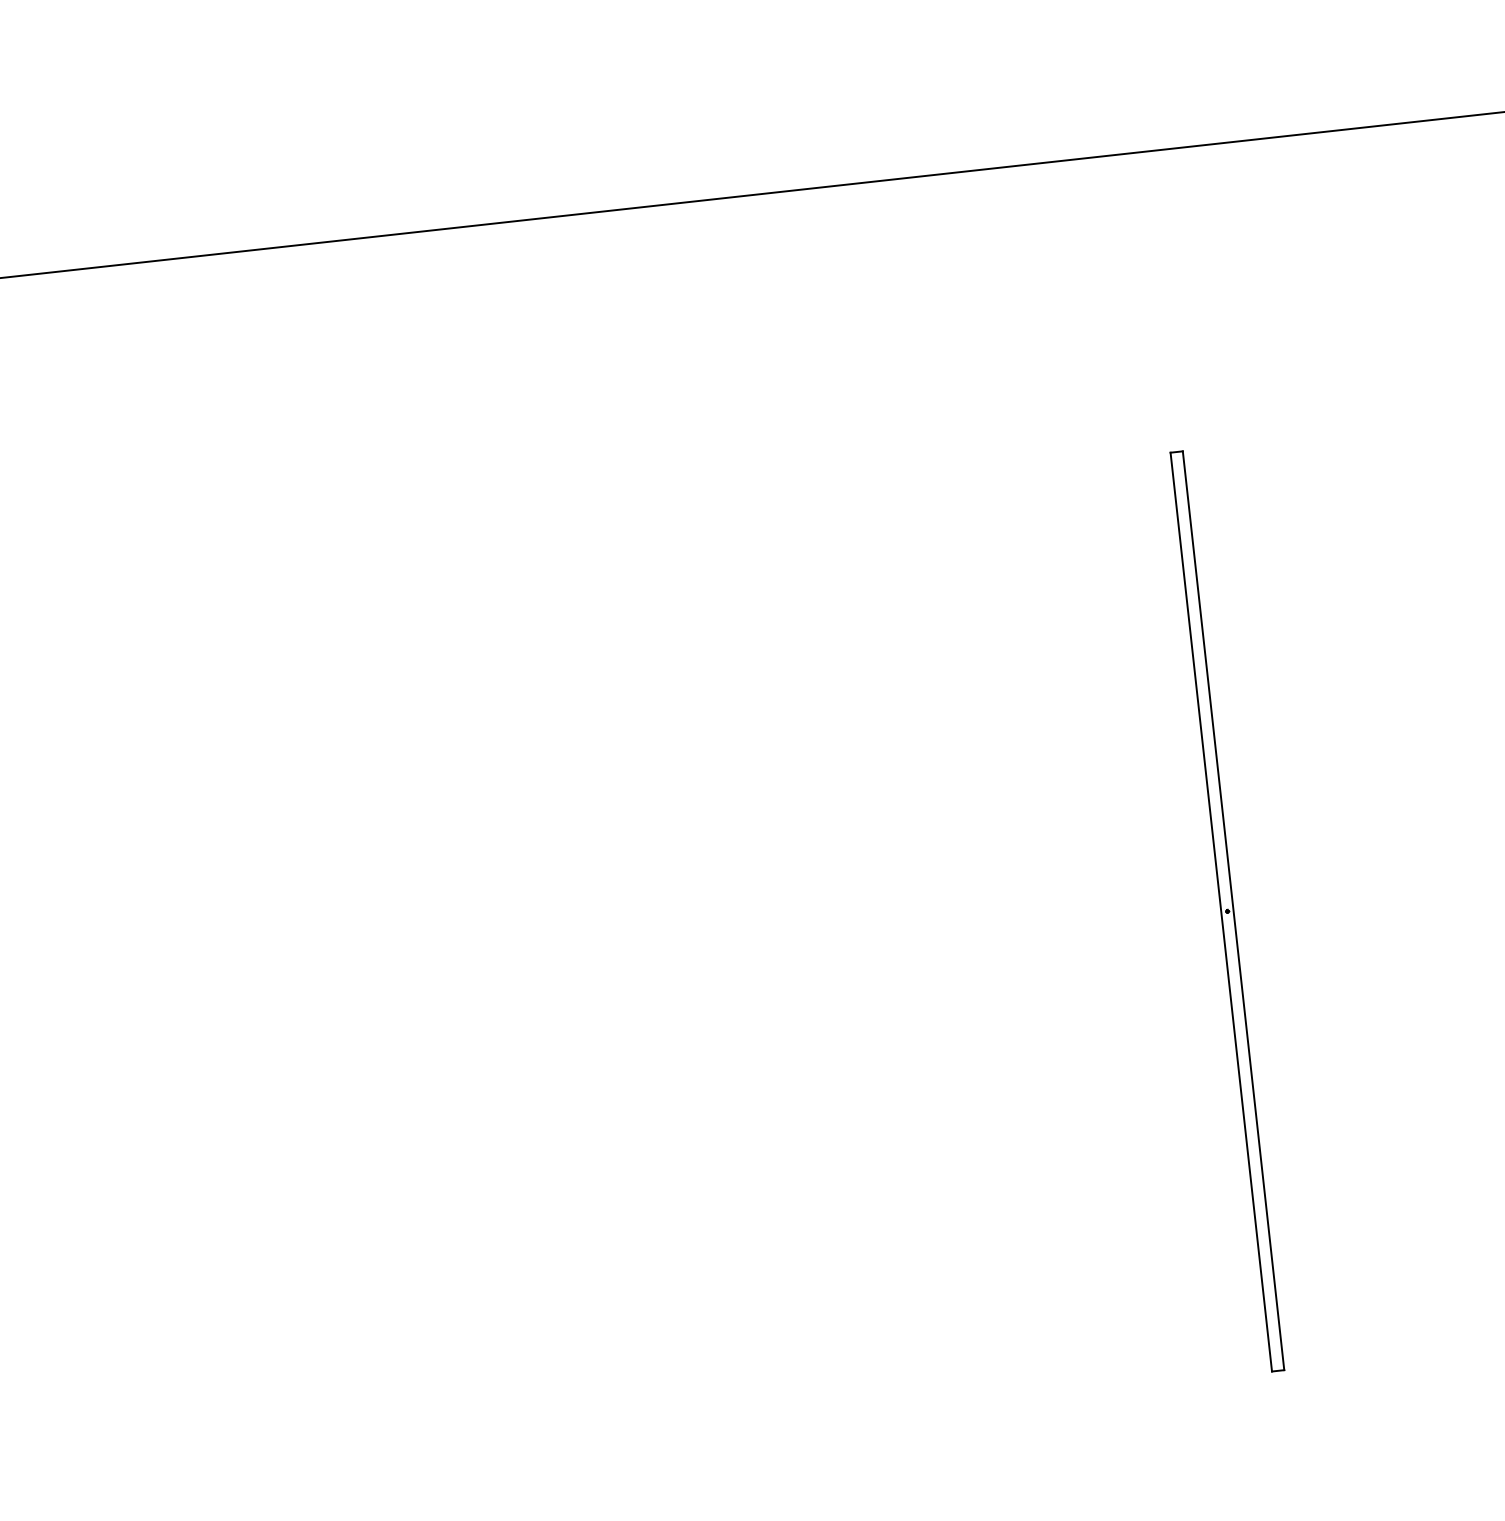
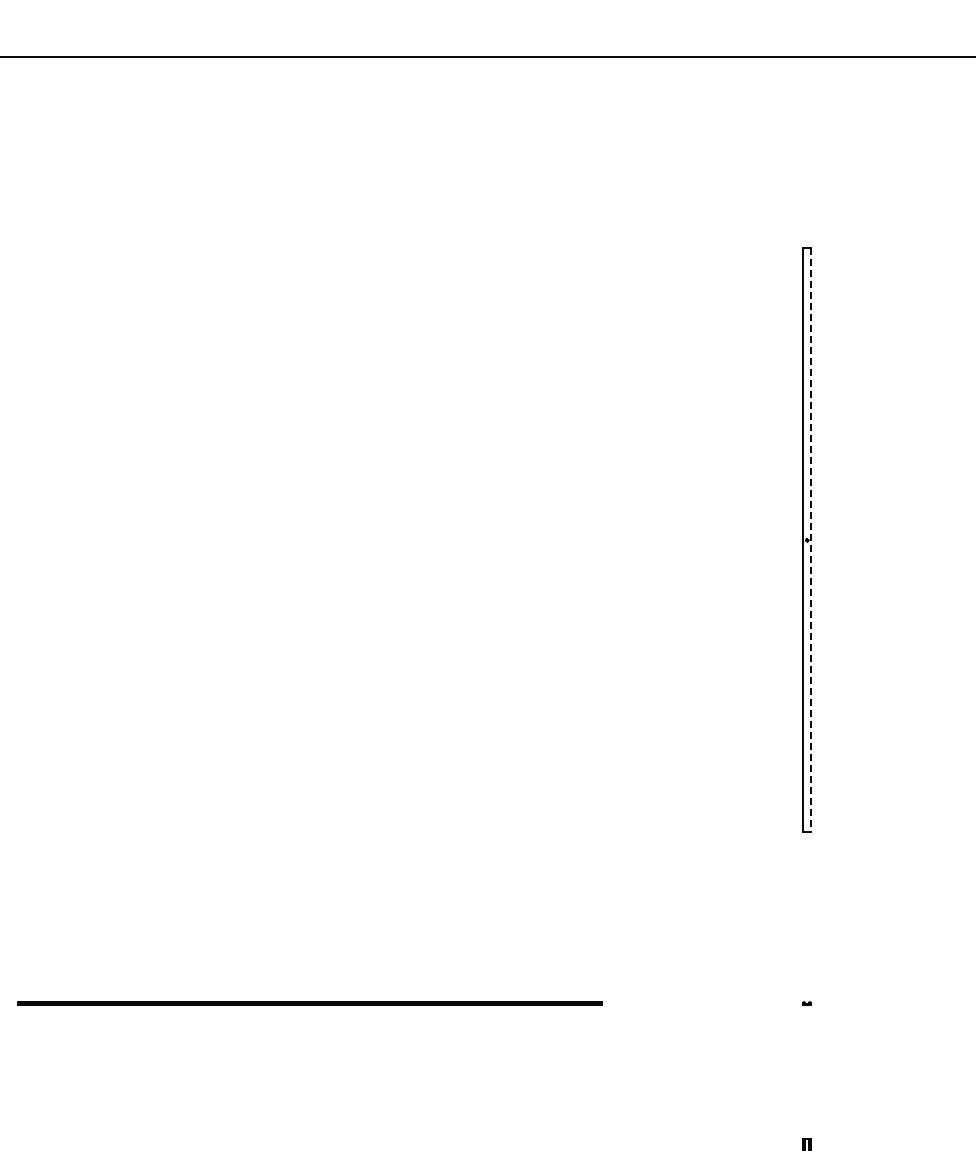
line: (1233, 911) -> (810, 540), solid -> dashed

